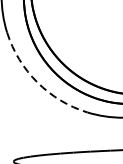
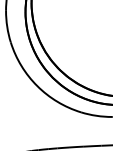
arc: (37, 82) -> (37, 86), dashed -> solid

